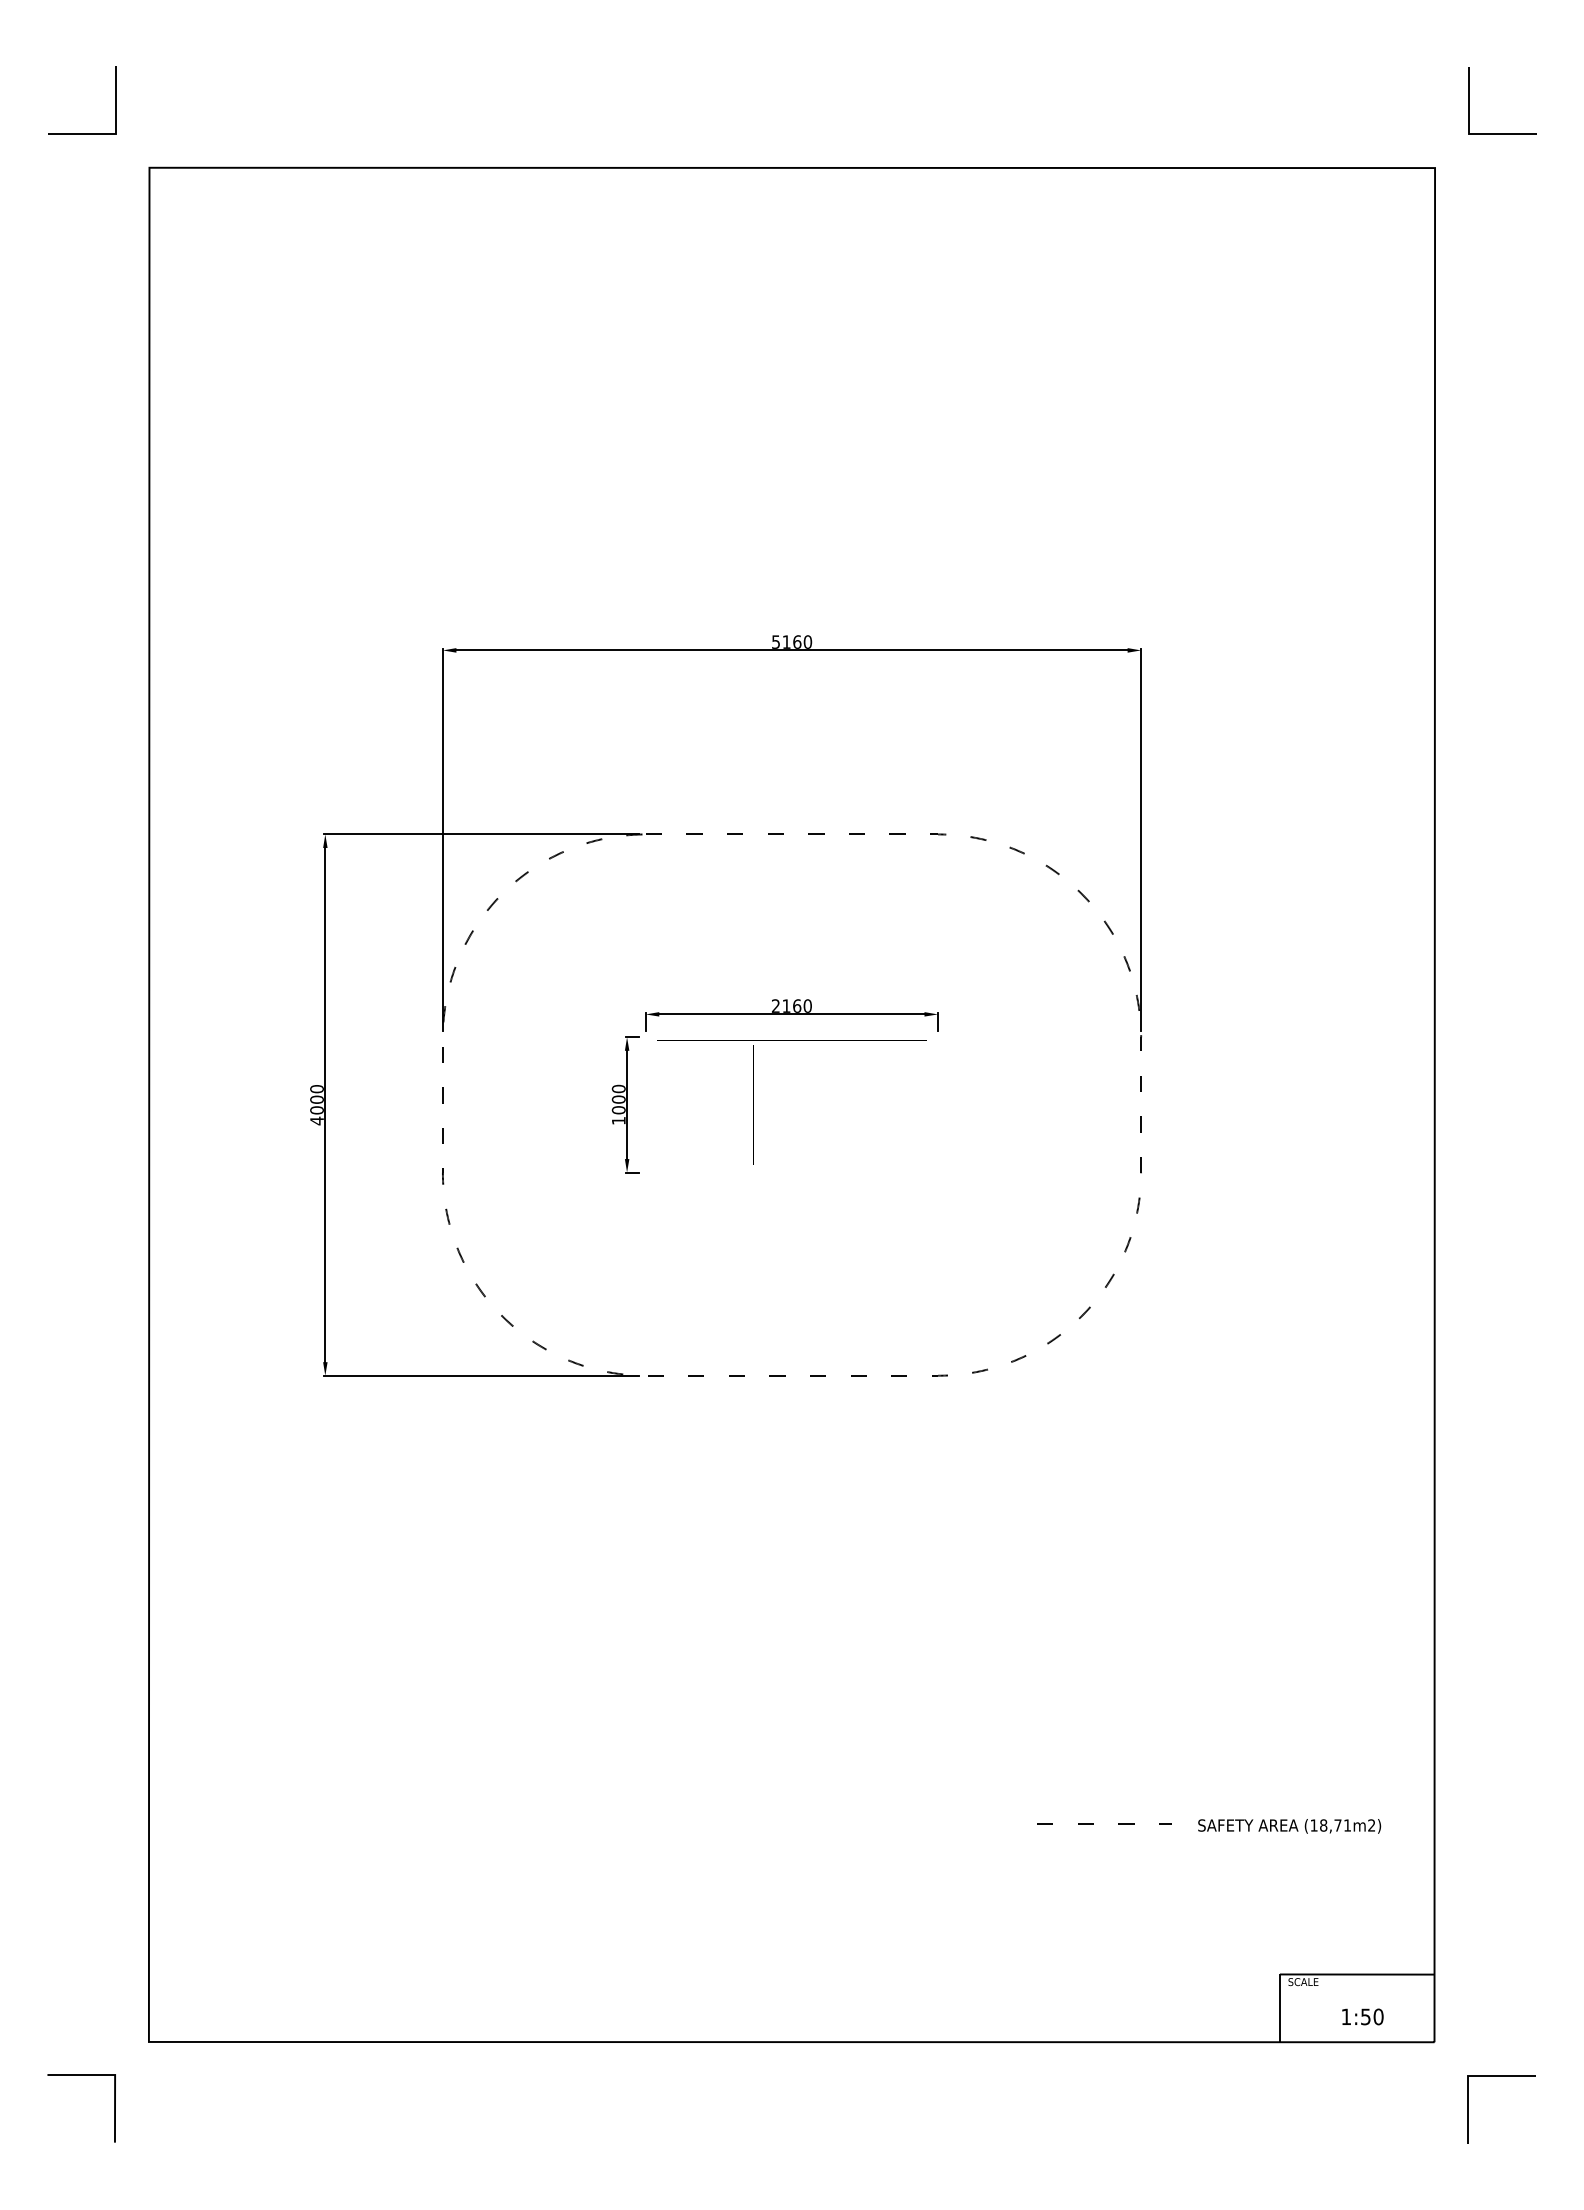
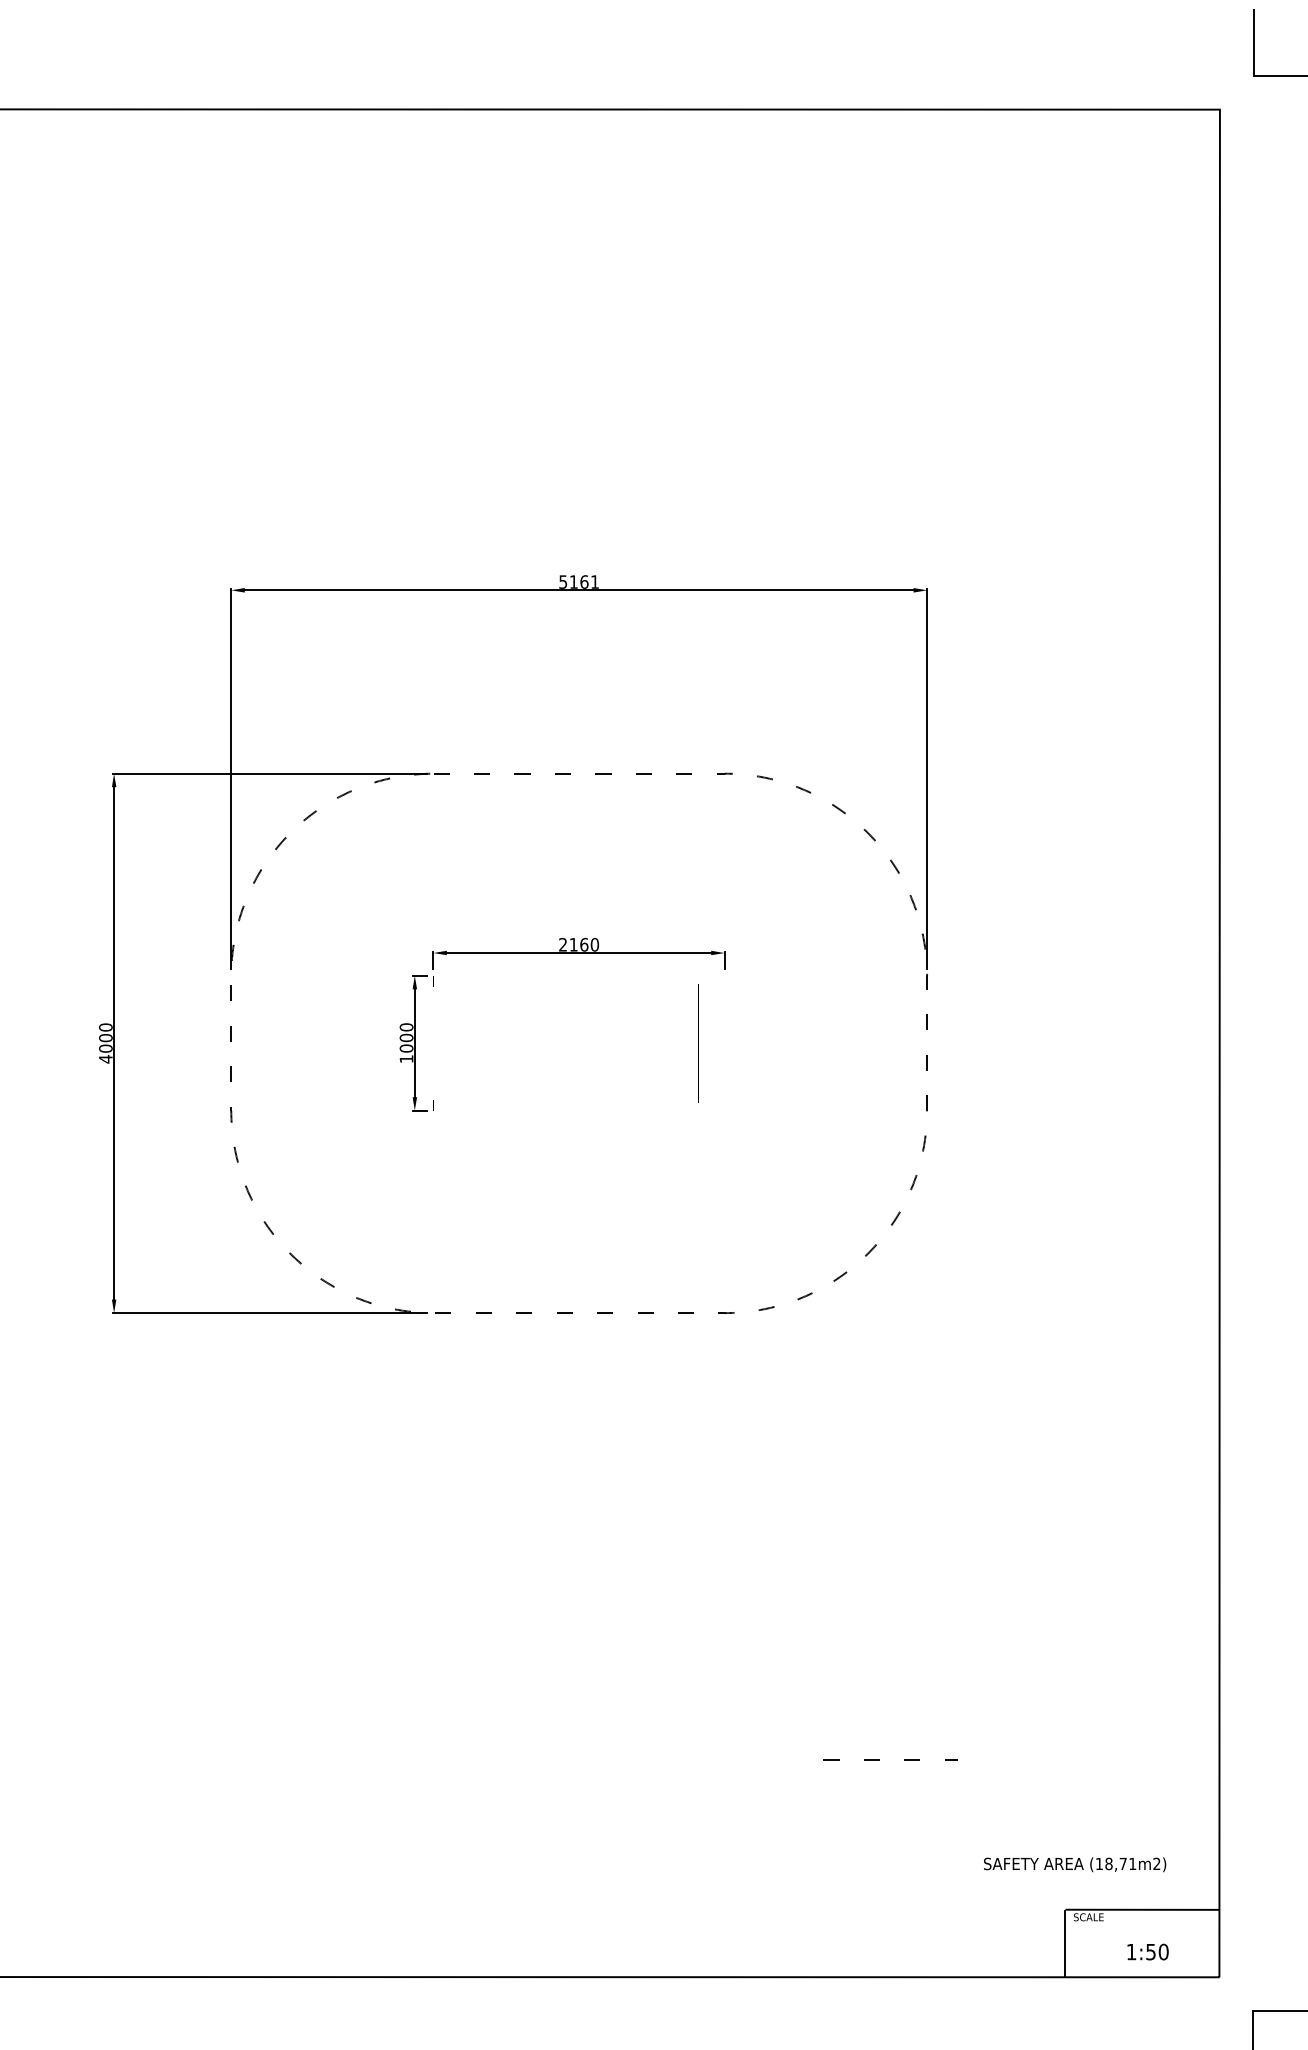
text: (807, 641) -> (594, 581), 5160 -> 5161
text: (1289, 1826) -> (1074, 1864), moved

